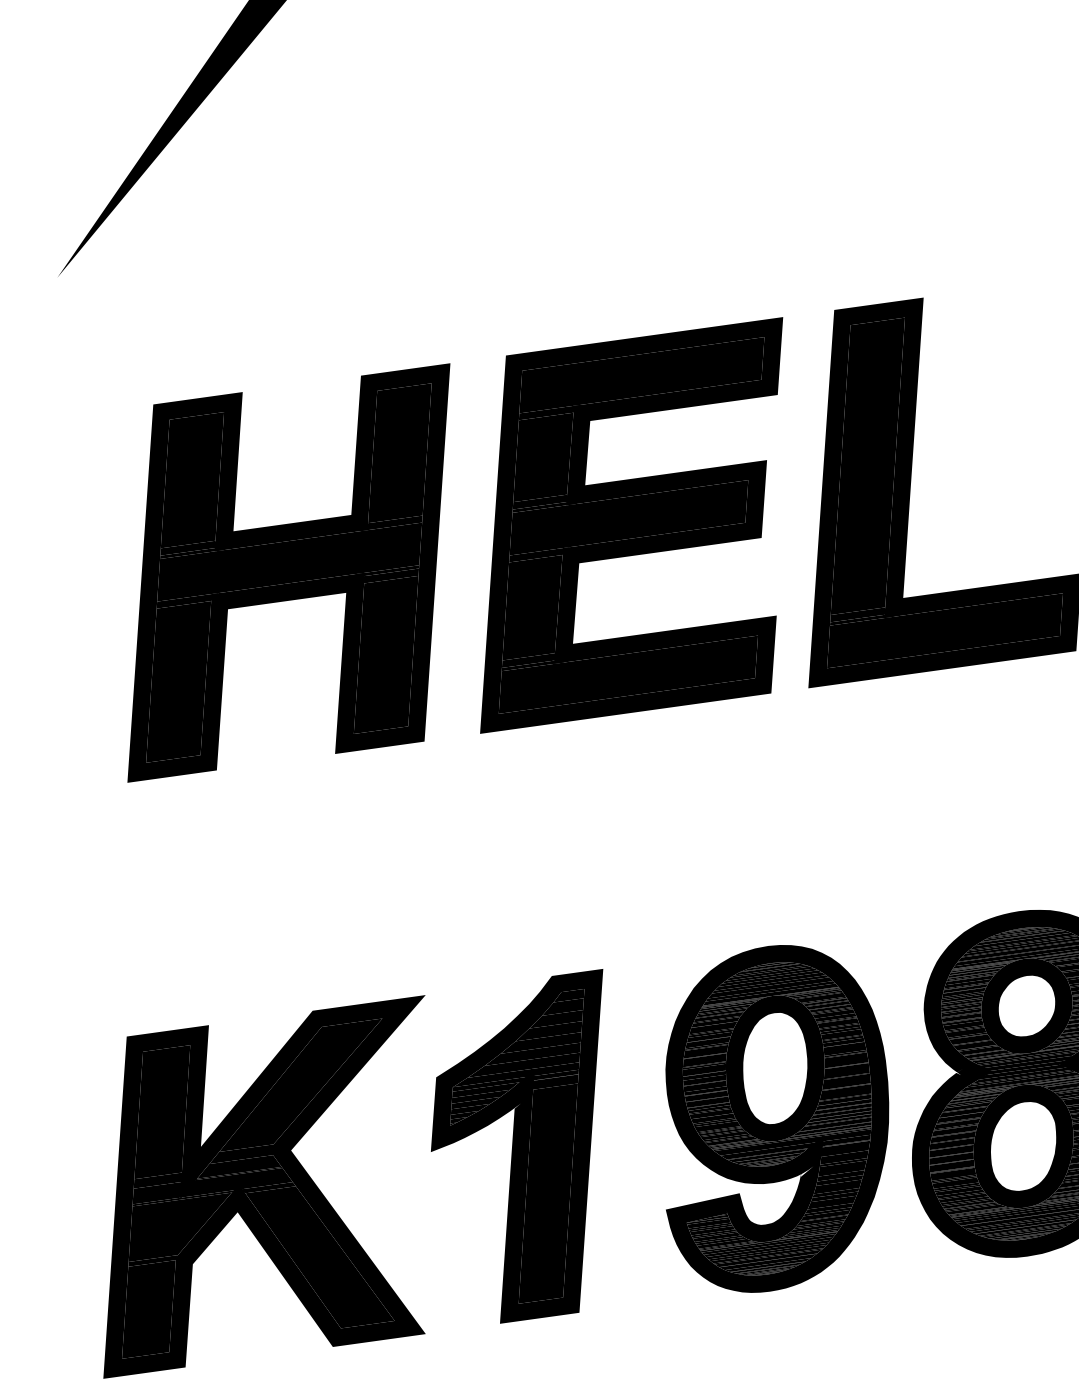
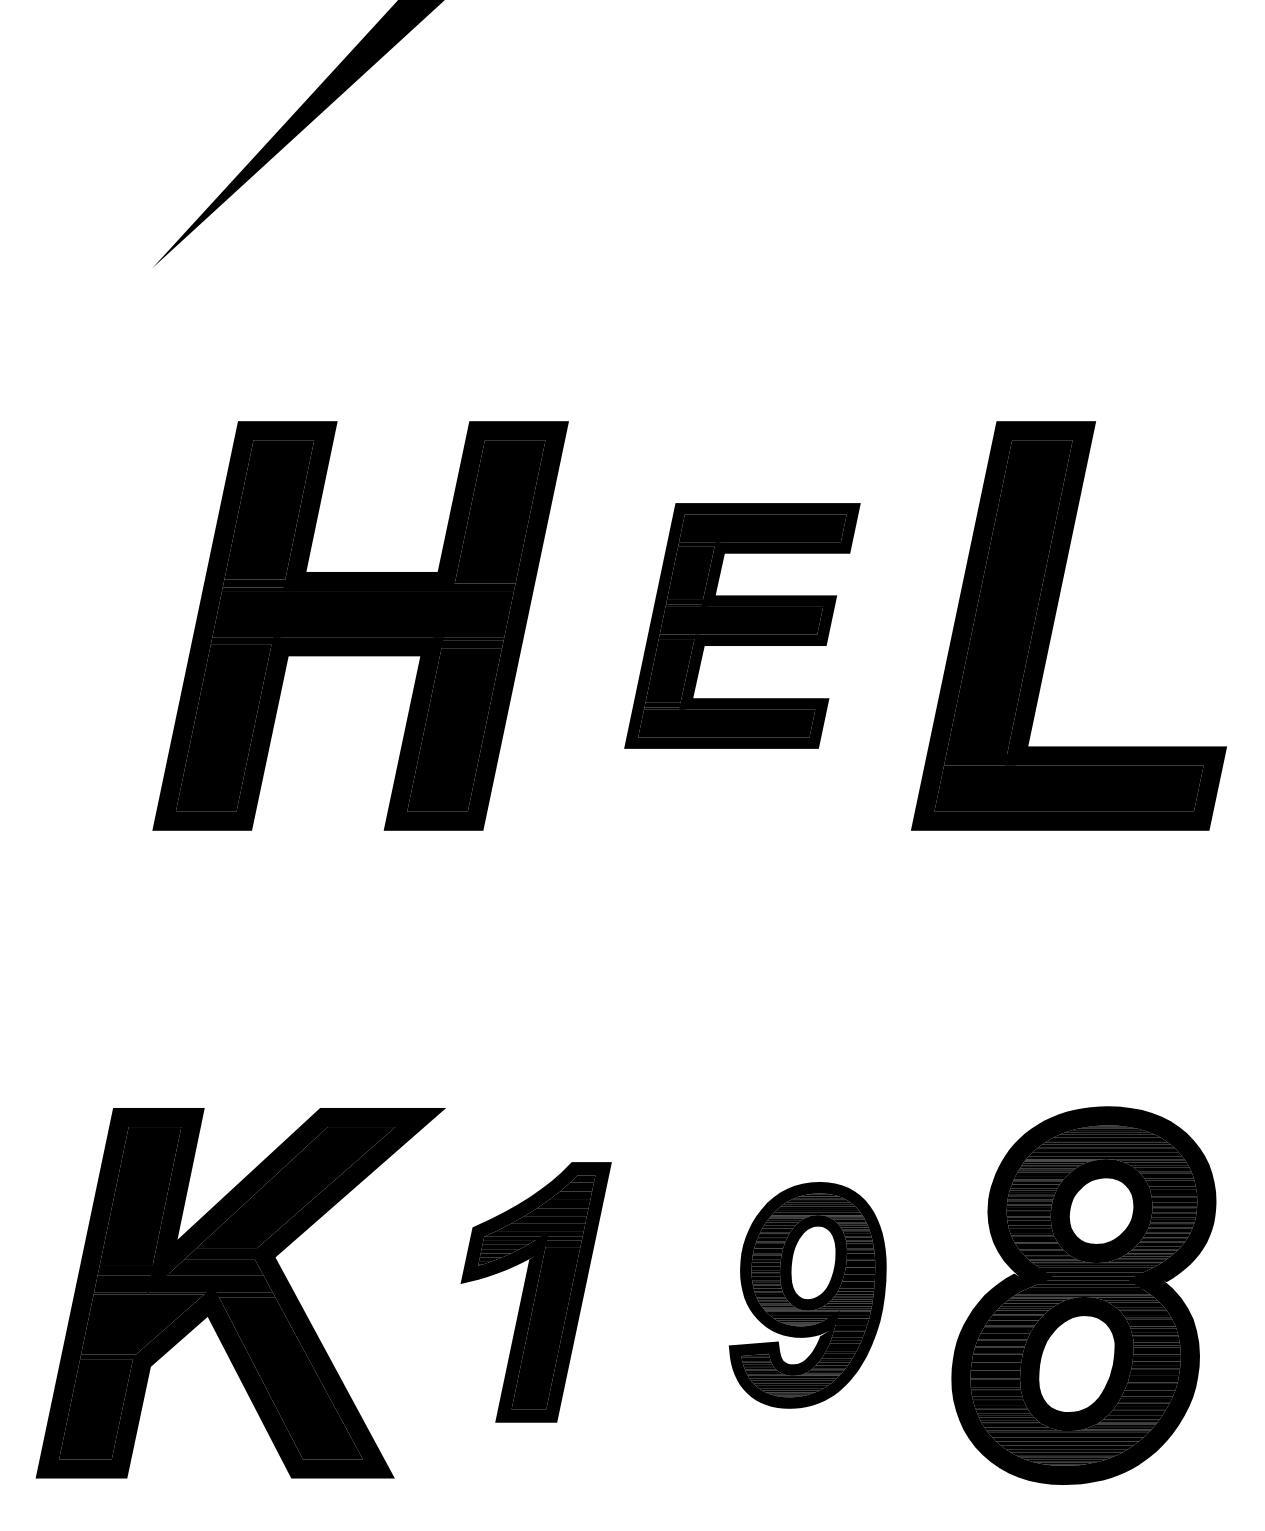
part: (631, 525) -> (742, 625), size x0.6
part: (773, 1118) -> (807, 1295), size x0.6
part: (529, 1149) -> (536, 1292), size x0.7

